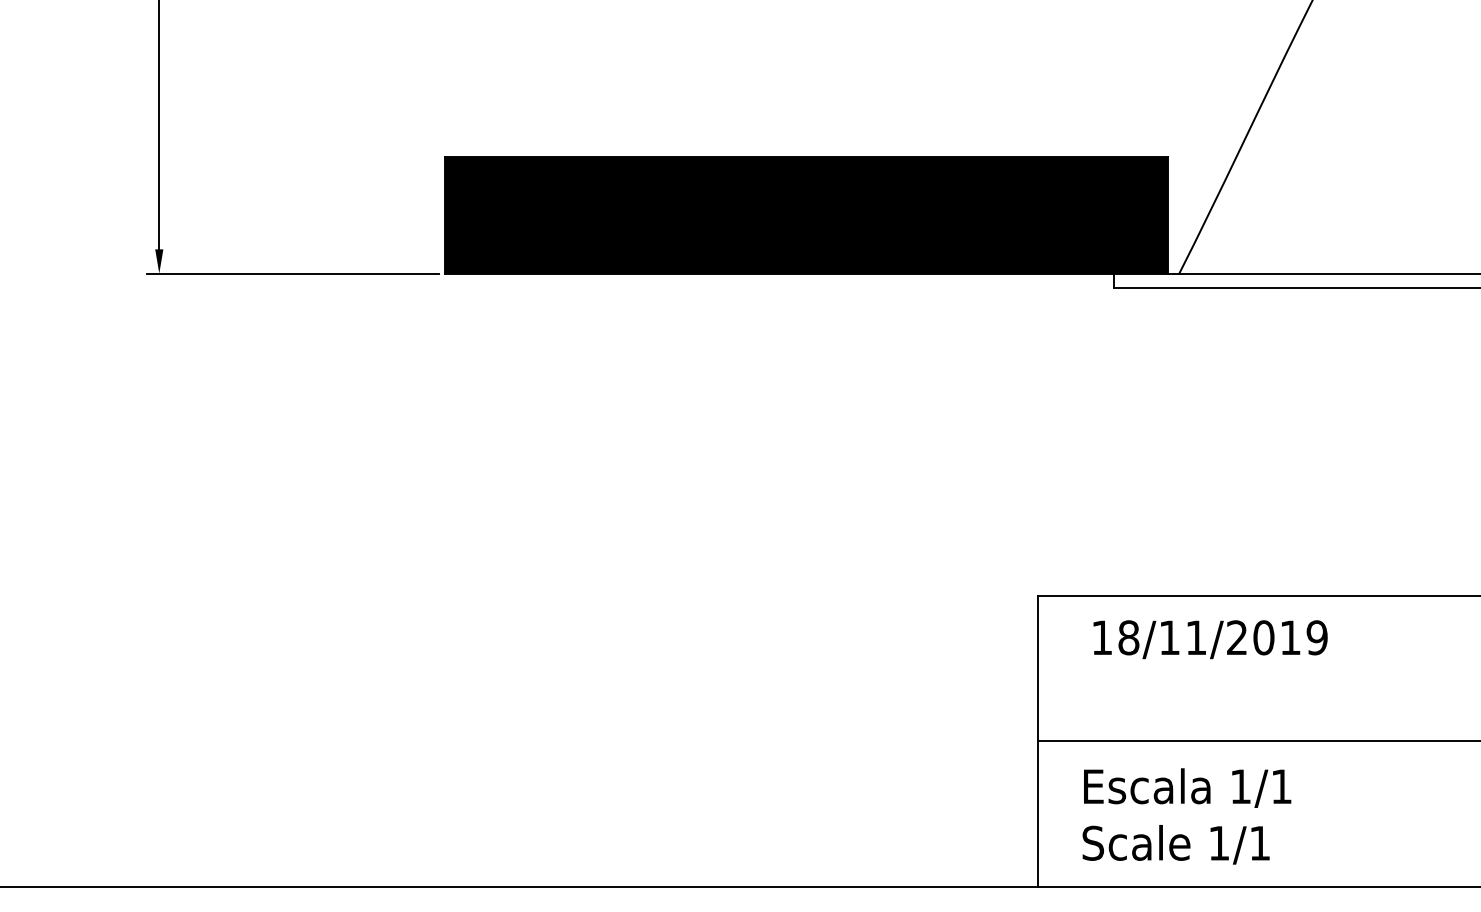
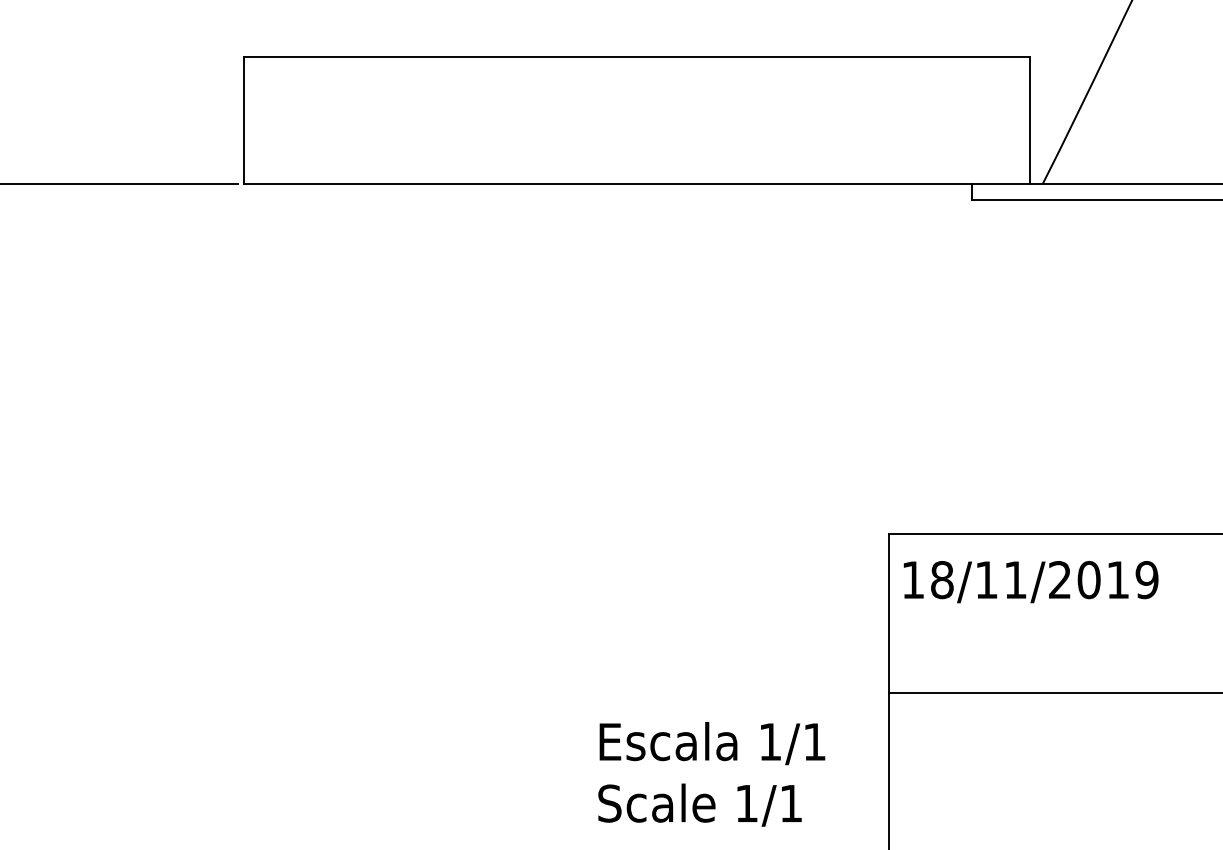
fill: (806, 215) -> (637, 120), removed
text: (1210, 639) -> (1031, 581), moved
text: (1186, 816) -> (711, 774), moved

